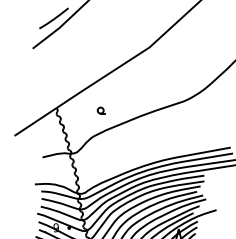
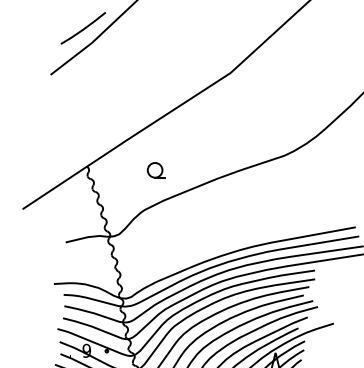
part: (100, 110) -> (155, 170), size x1.6

